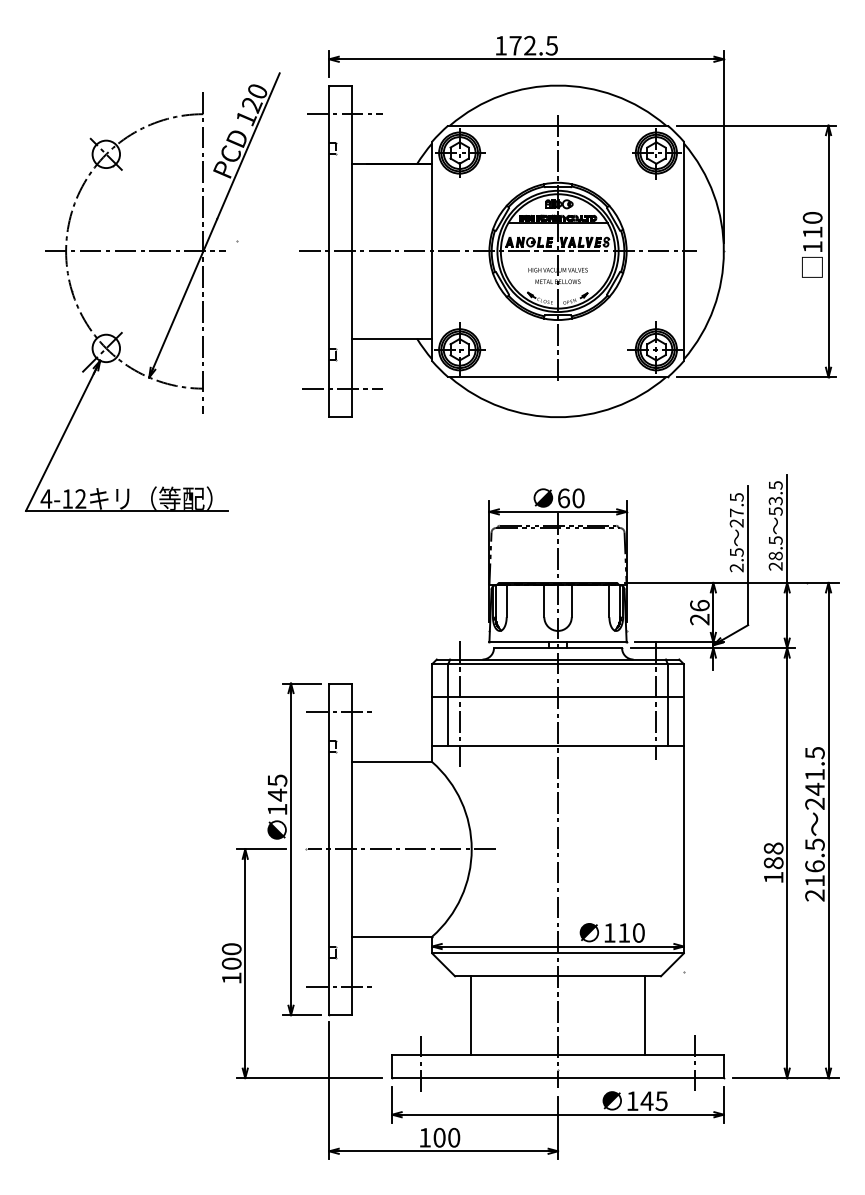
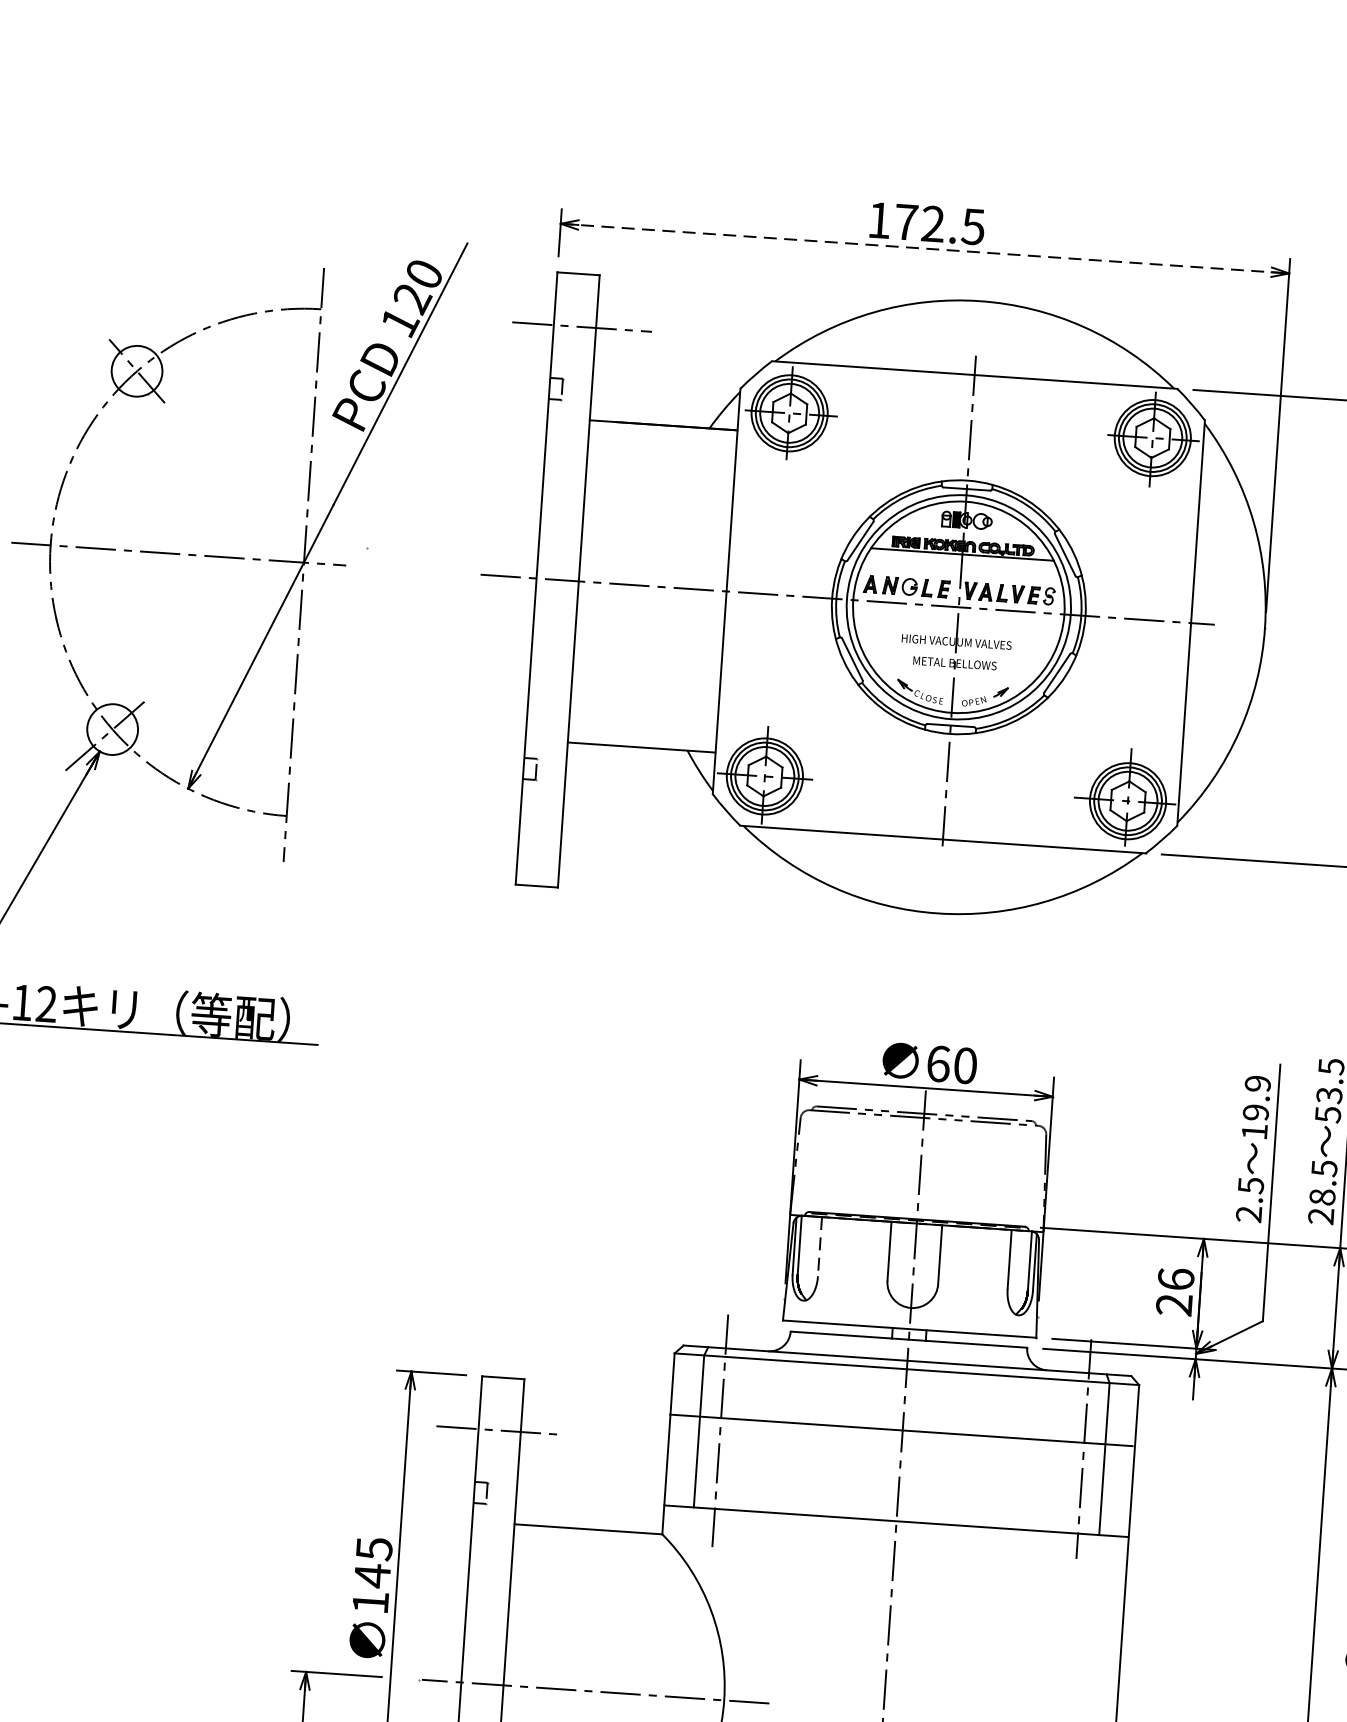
line: (527, 59) -> (926, 249), solid -> dashed
line: (342, 388) -> (543, 833), removed
text: (736, 510) -> (1255, 1108), 27.5 -> 19.9
line: (506, 601) -> (819, 1247), solid -> dashed

